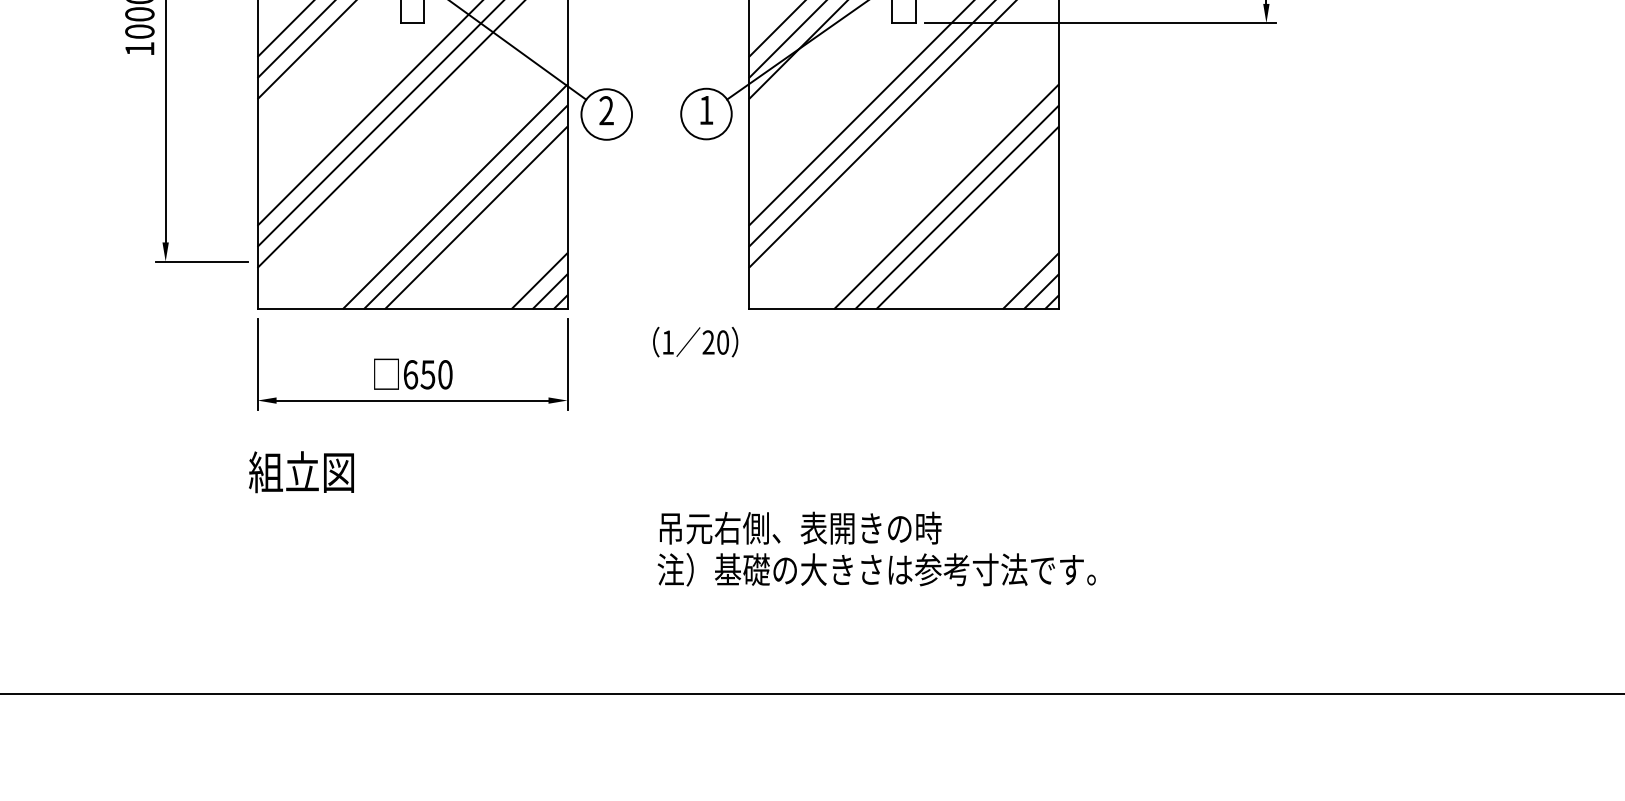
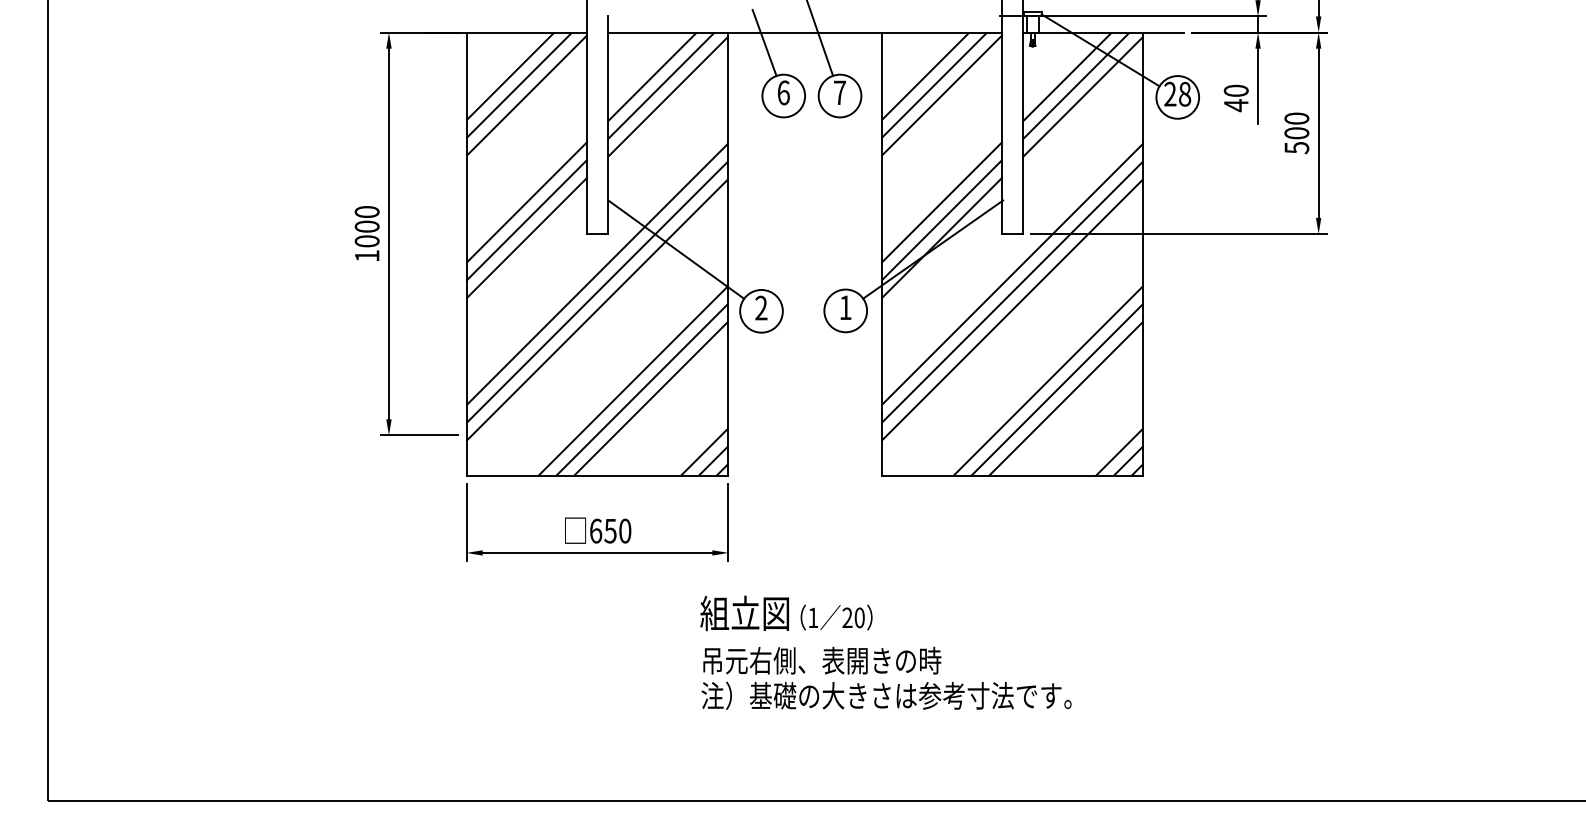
text: (695, 342) -> (836, 617), moved
text: (301, 472) -> (744, 613), moved
text: (876, 548) -> (886, 677), moved

